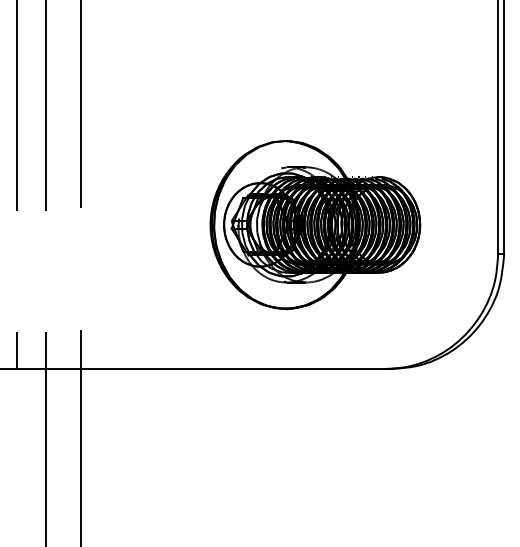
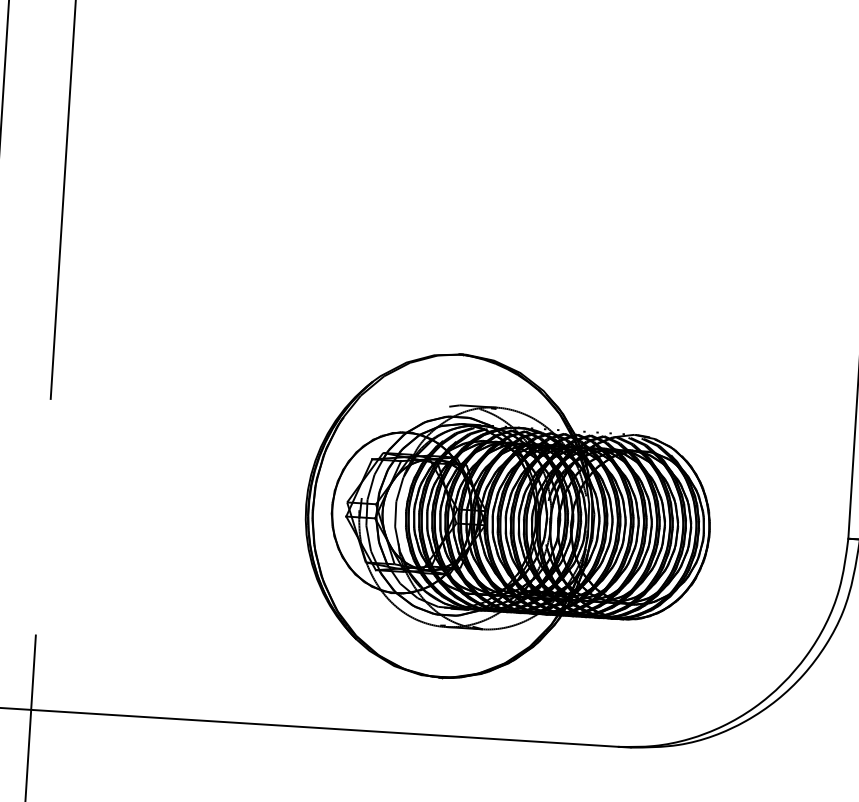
part: (315, 225) -> (508, 520), moved

